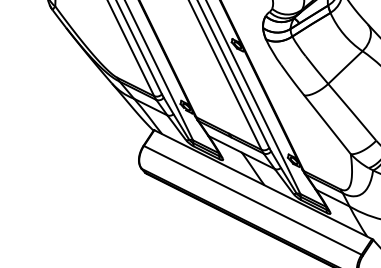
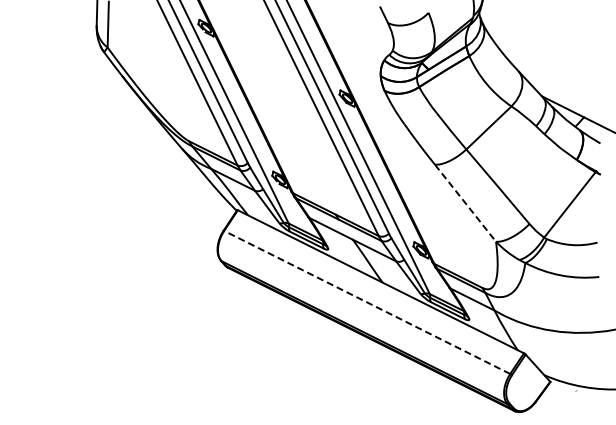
line: (327, 125) -> (465, 203), solid -> dashed
line: (253, 200) -> (367, 302), solid -> dashed

